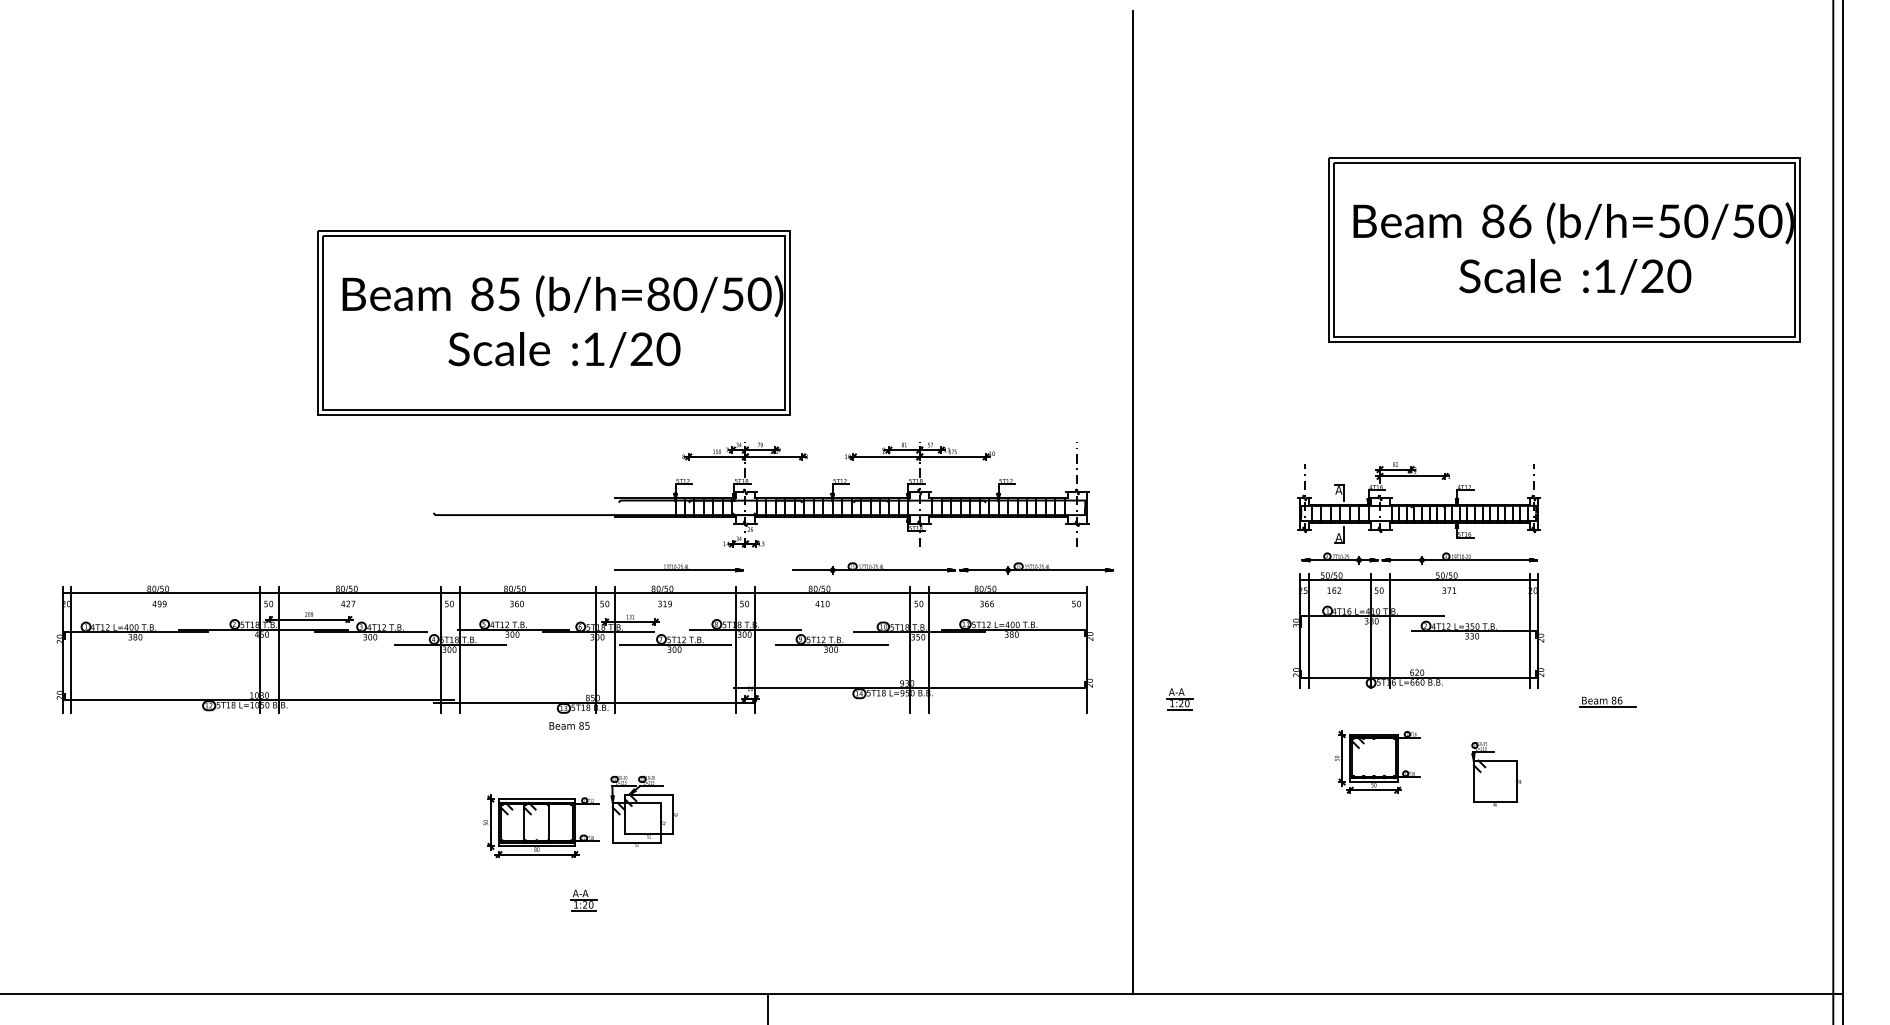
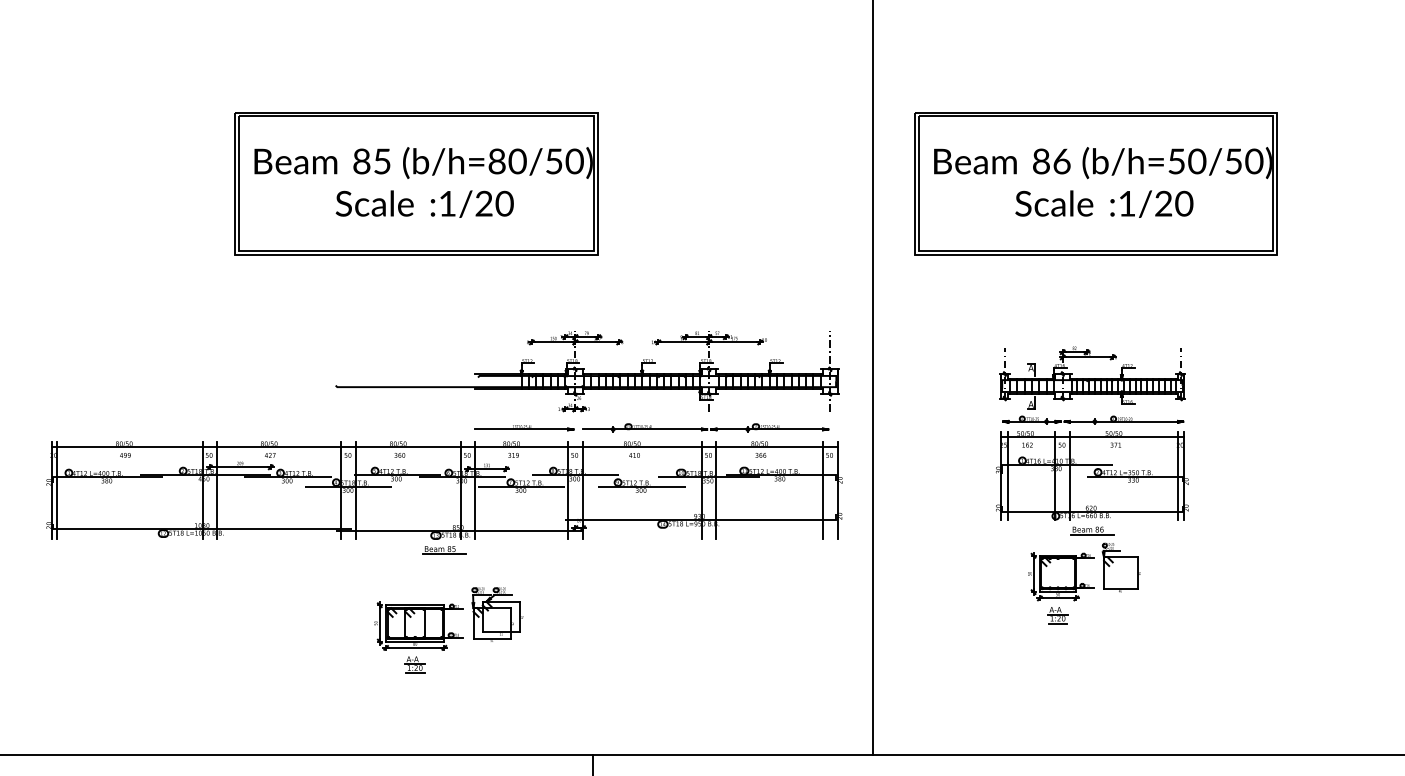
part: (1564, 249) -> (1096, 183), moved
part: (553, 322) -> (416, 183), moved
part: (952, 568) -> (705, 428), moved
line: (1067, 649) -> (822, 490), added
part: (1179, 699) -> (1057, 615), moved
part: (1607, 701) -> (1092, 530), moved
line: (575, 732) -> (444, 554), added
part: (1496, 774) -> (1121, 567), moved
part: (583, 900) -> (414, 664), moved

